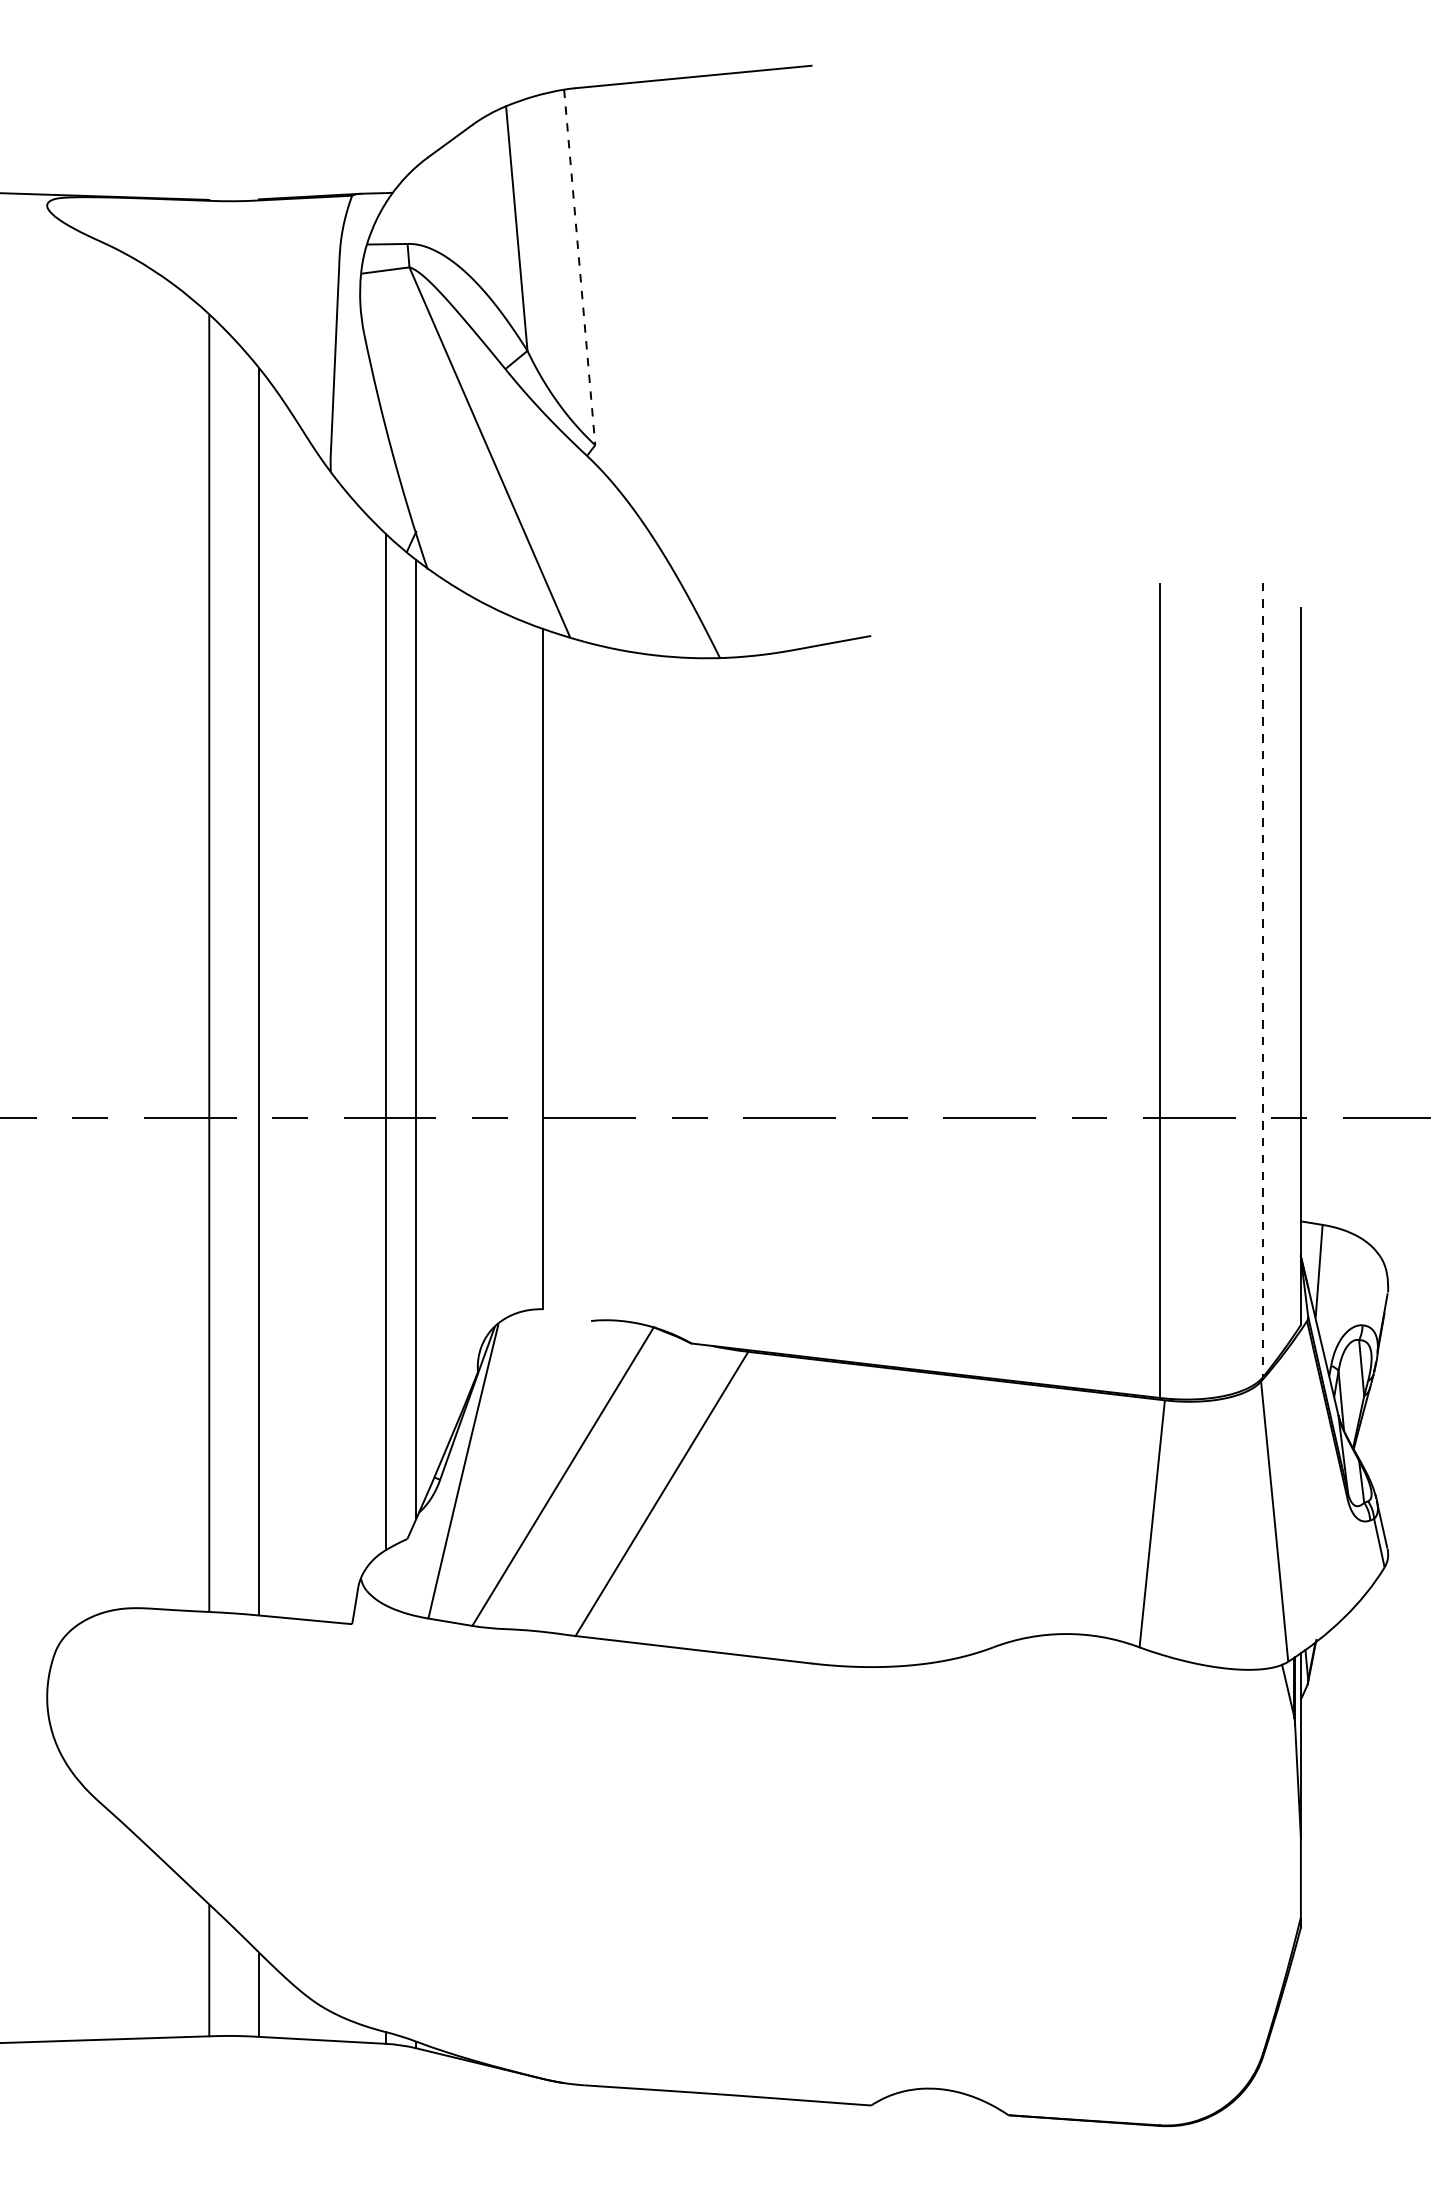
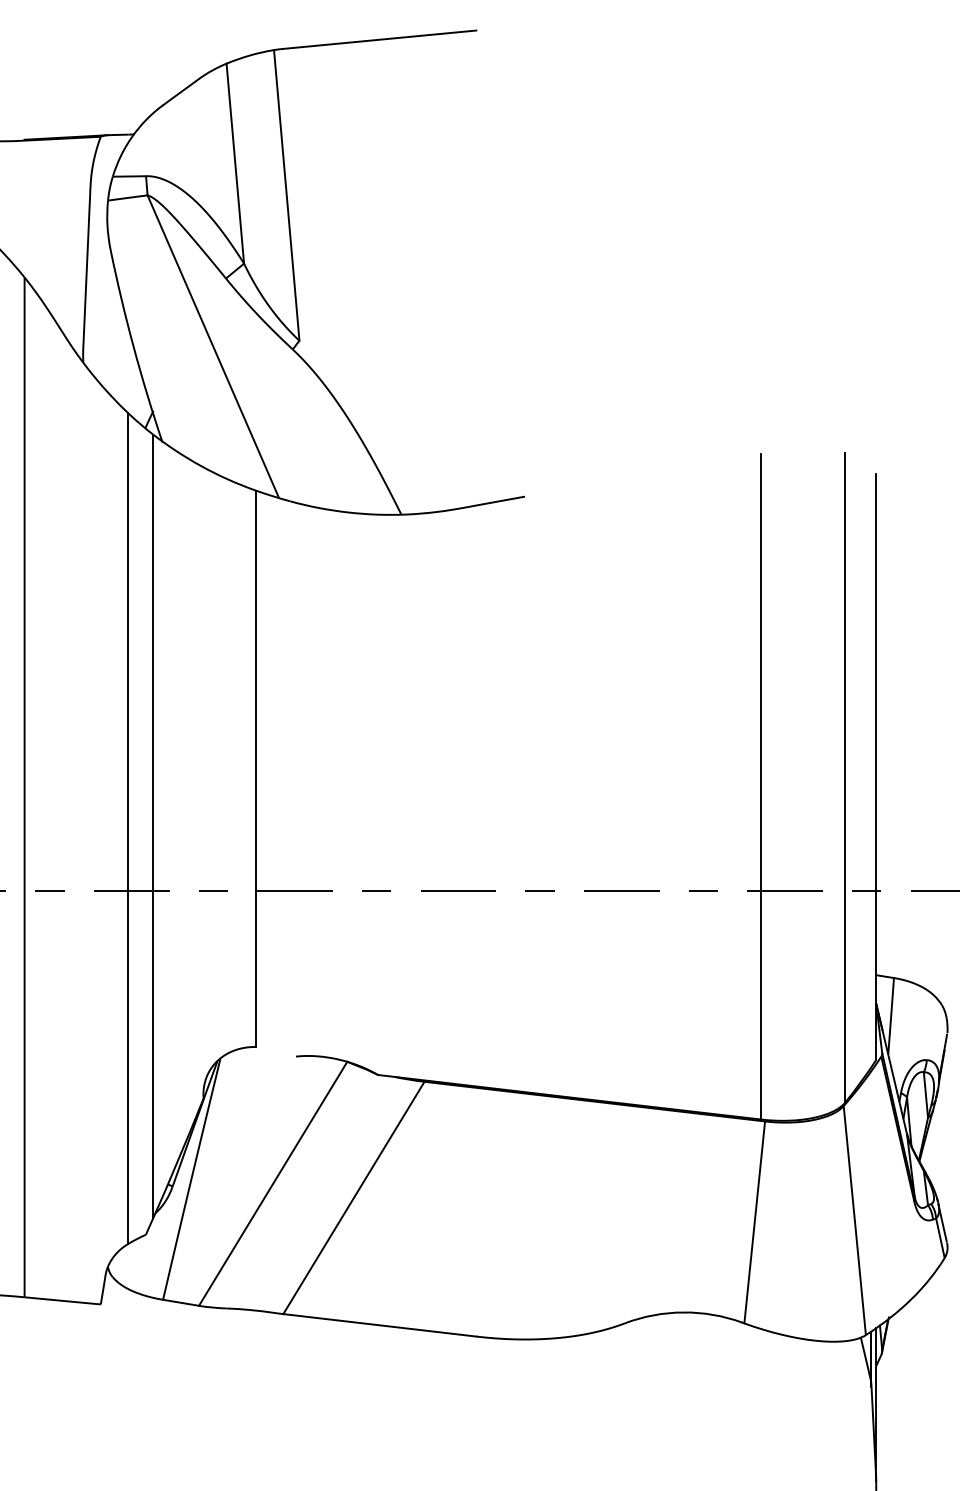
line: (579, 267) -> (286, 195), dashed -> solid
line: (1263, 980) -> (845, 778), dashed -> solid

